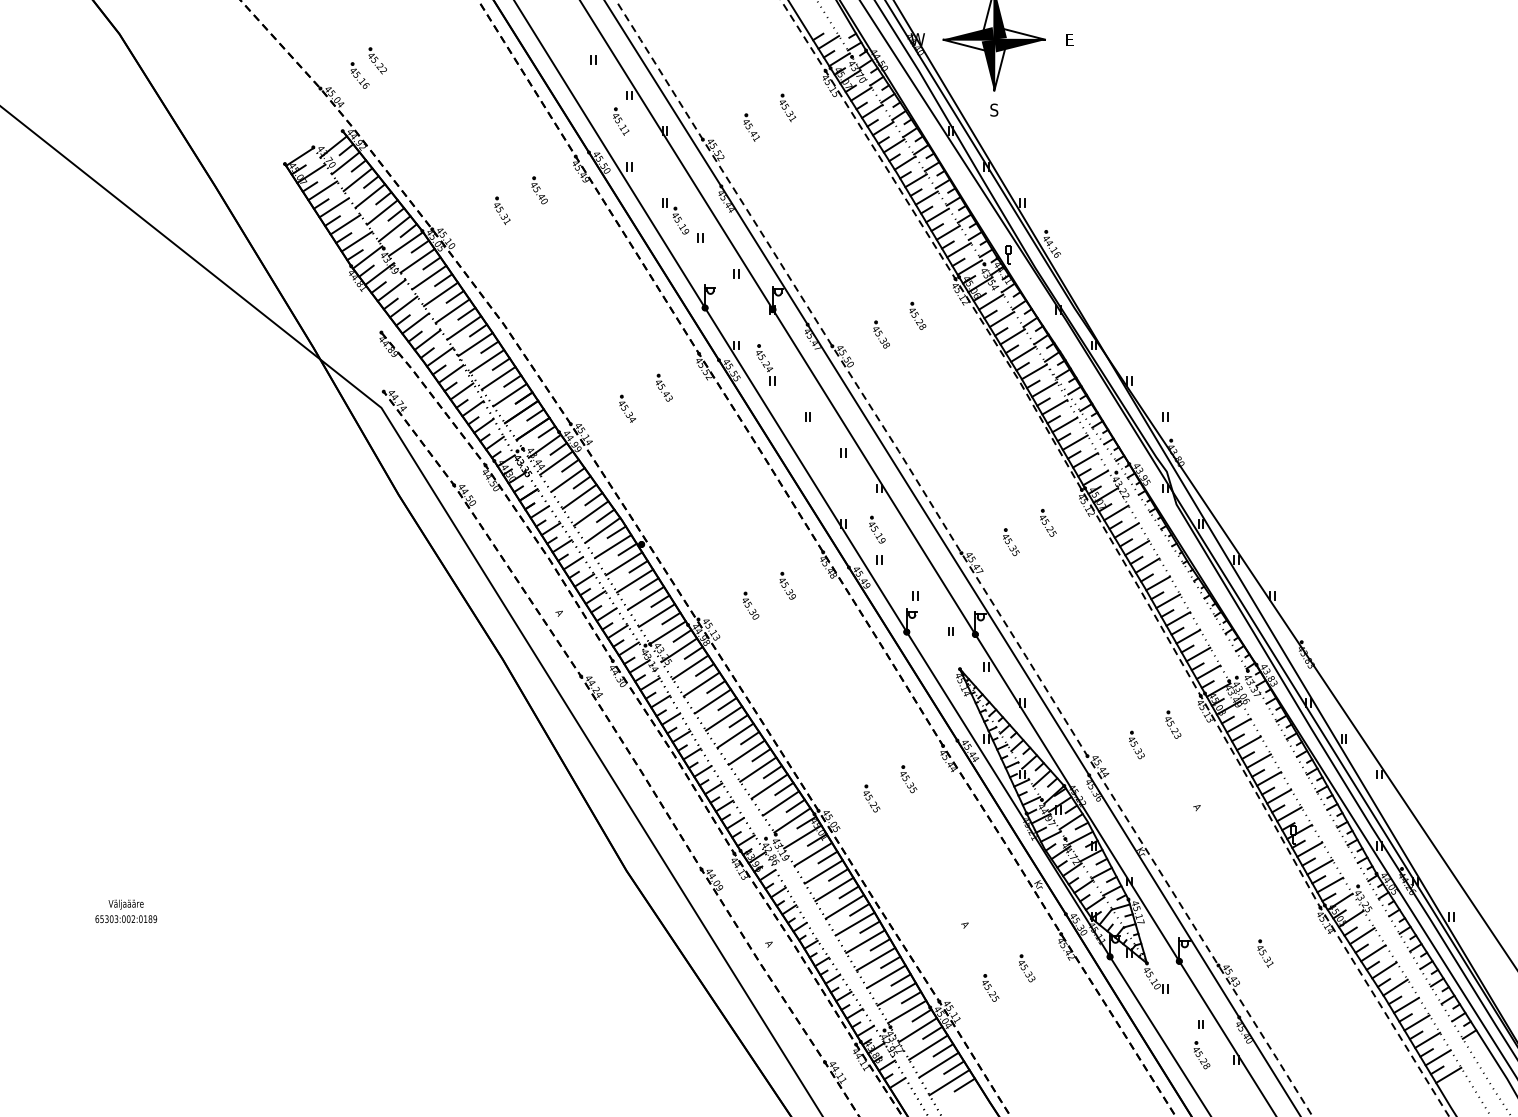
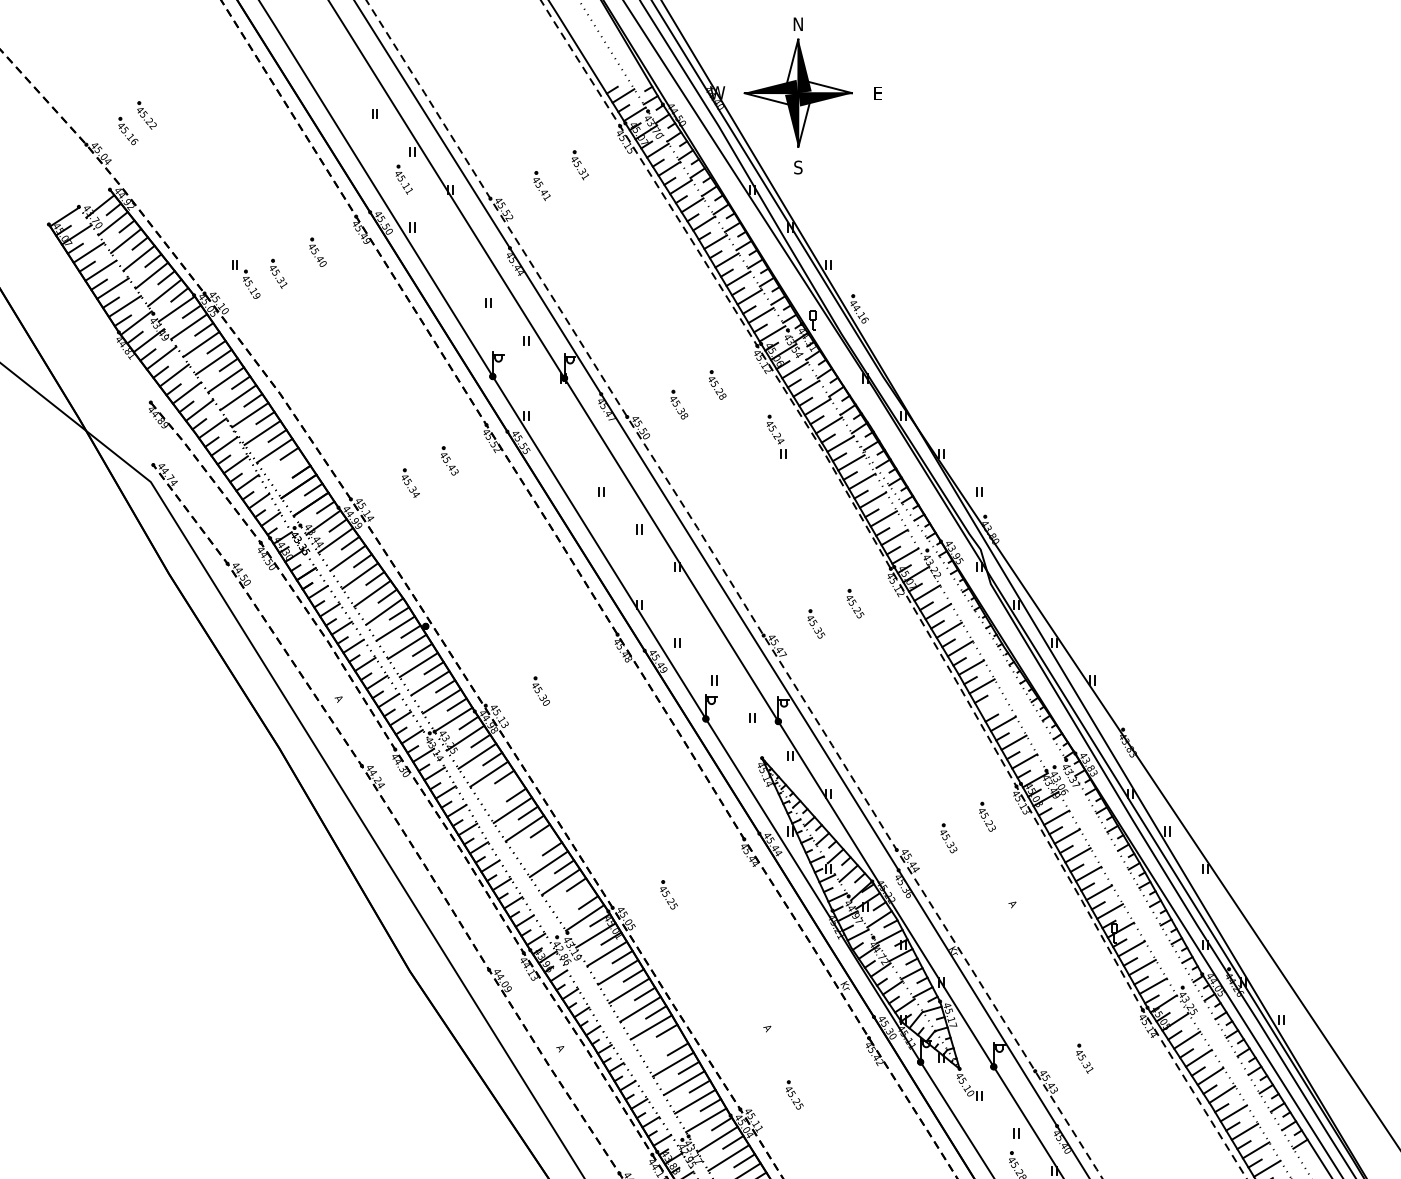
part: (675, 216) -> (246, 279), moved
part: (765, 364) -> (776, 436), moved
line: (509, 394) -> (286, 467), removed
part: (877, 529) -> (674, 610), removed
part: (787, 585) -> (579, 669), removed
line: (1178, 618) -> (992, 704), removed
line: (712, 701) -> (500, 792), removed
line: (746, 752) -> (536, 846), removed
part: (908, 779) -> (707, 874), removed
line: (781, 803) -> (573, 900), removed
line: (865, 941) -> (662, 1045), removed
part: (1027, 968) -> (833, 1074), removed

